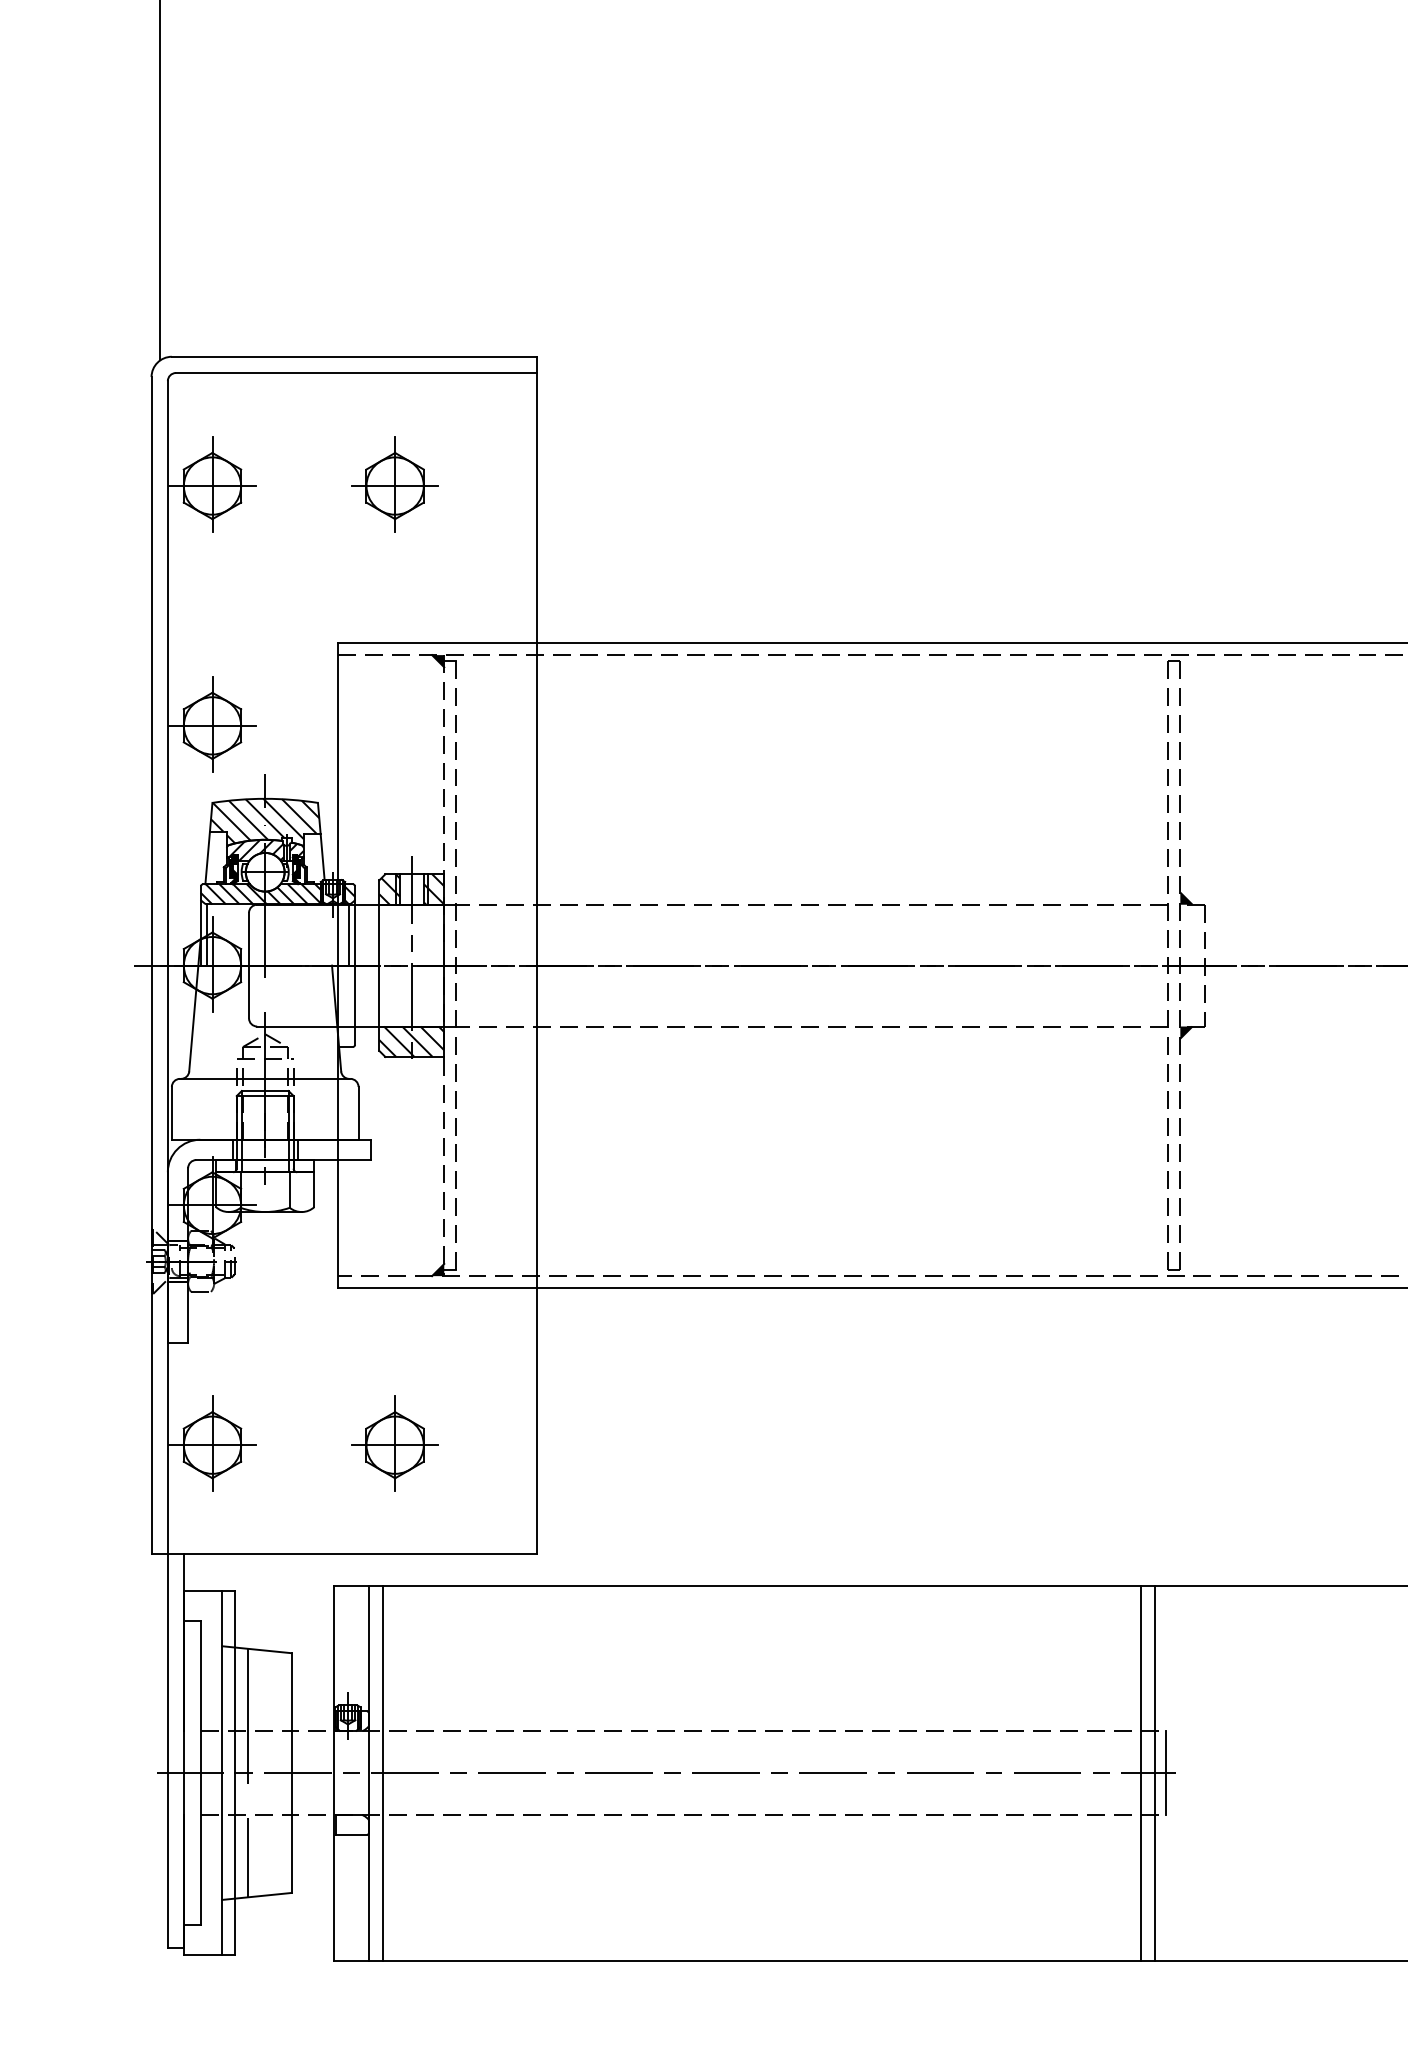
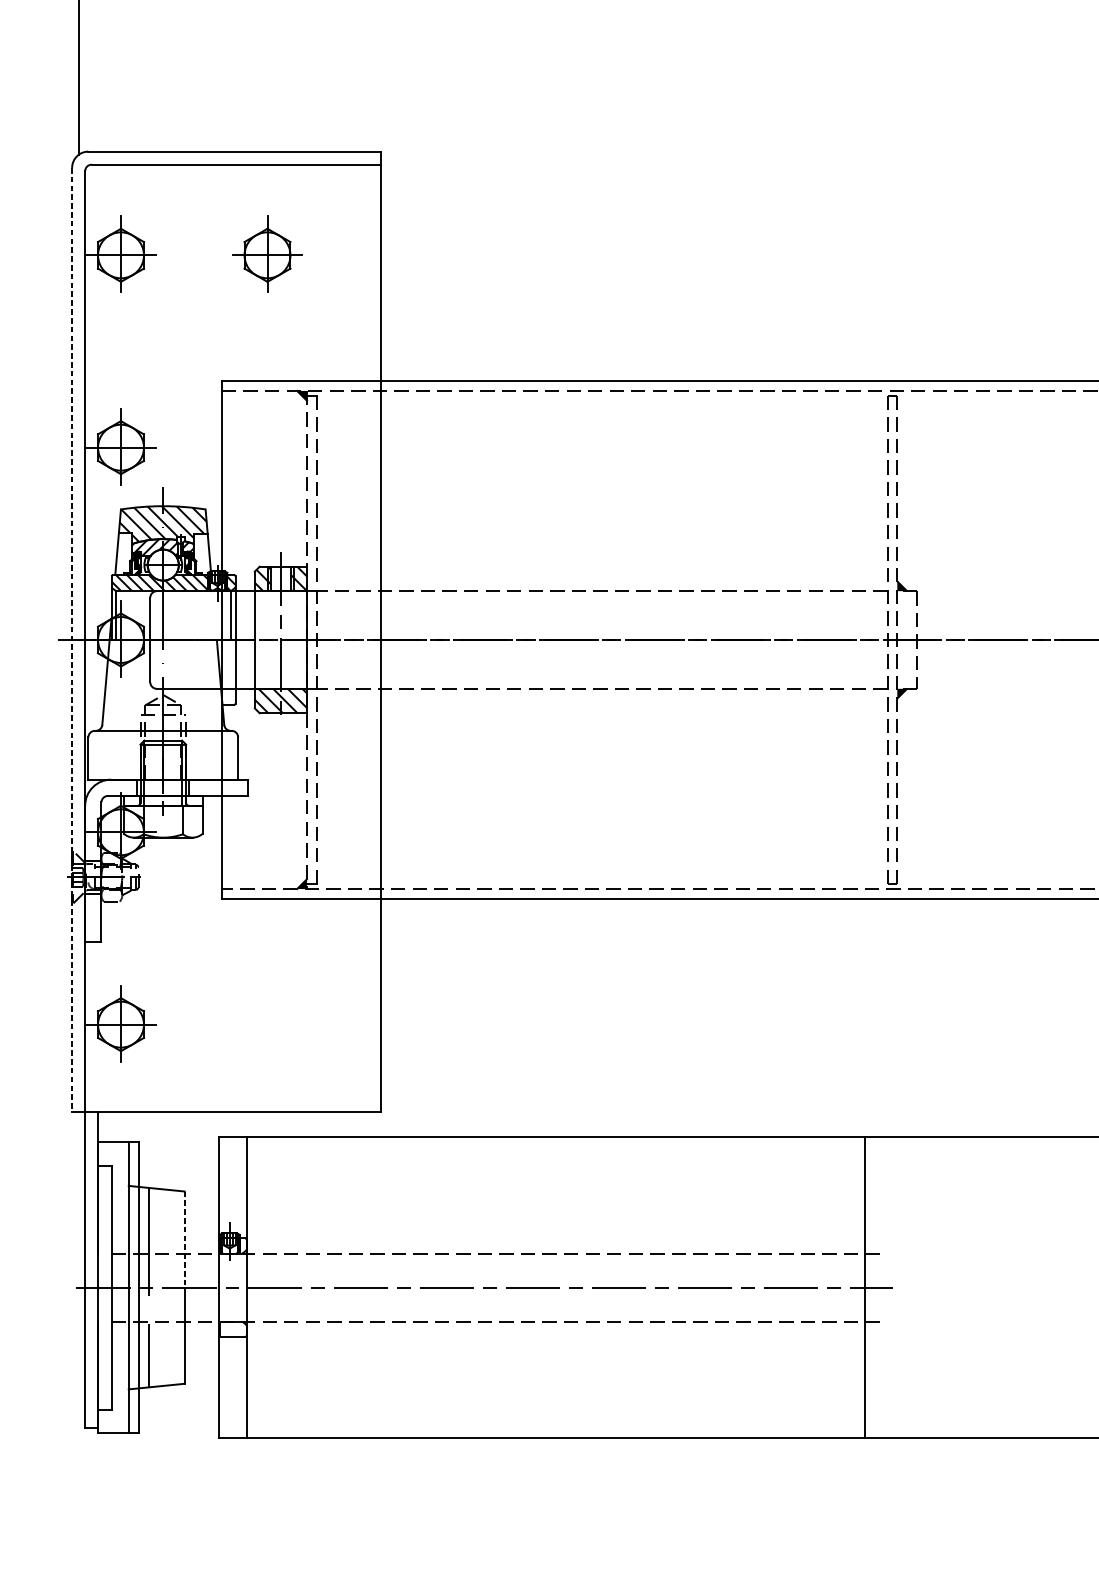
line: (151, 965) -> (72, 639), solid -> dashed
part: (394, 1443) -> (266, 1023), removed
line: (291, 1713) -> (184, 1239), solid -> dashed
line: (383, 1772) -> (258, 1287), removed
line: (1154, 1772) -> (876, 1287), removed
line: (1165, 1772) -> (885, 1287), removed

